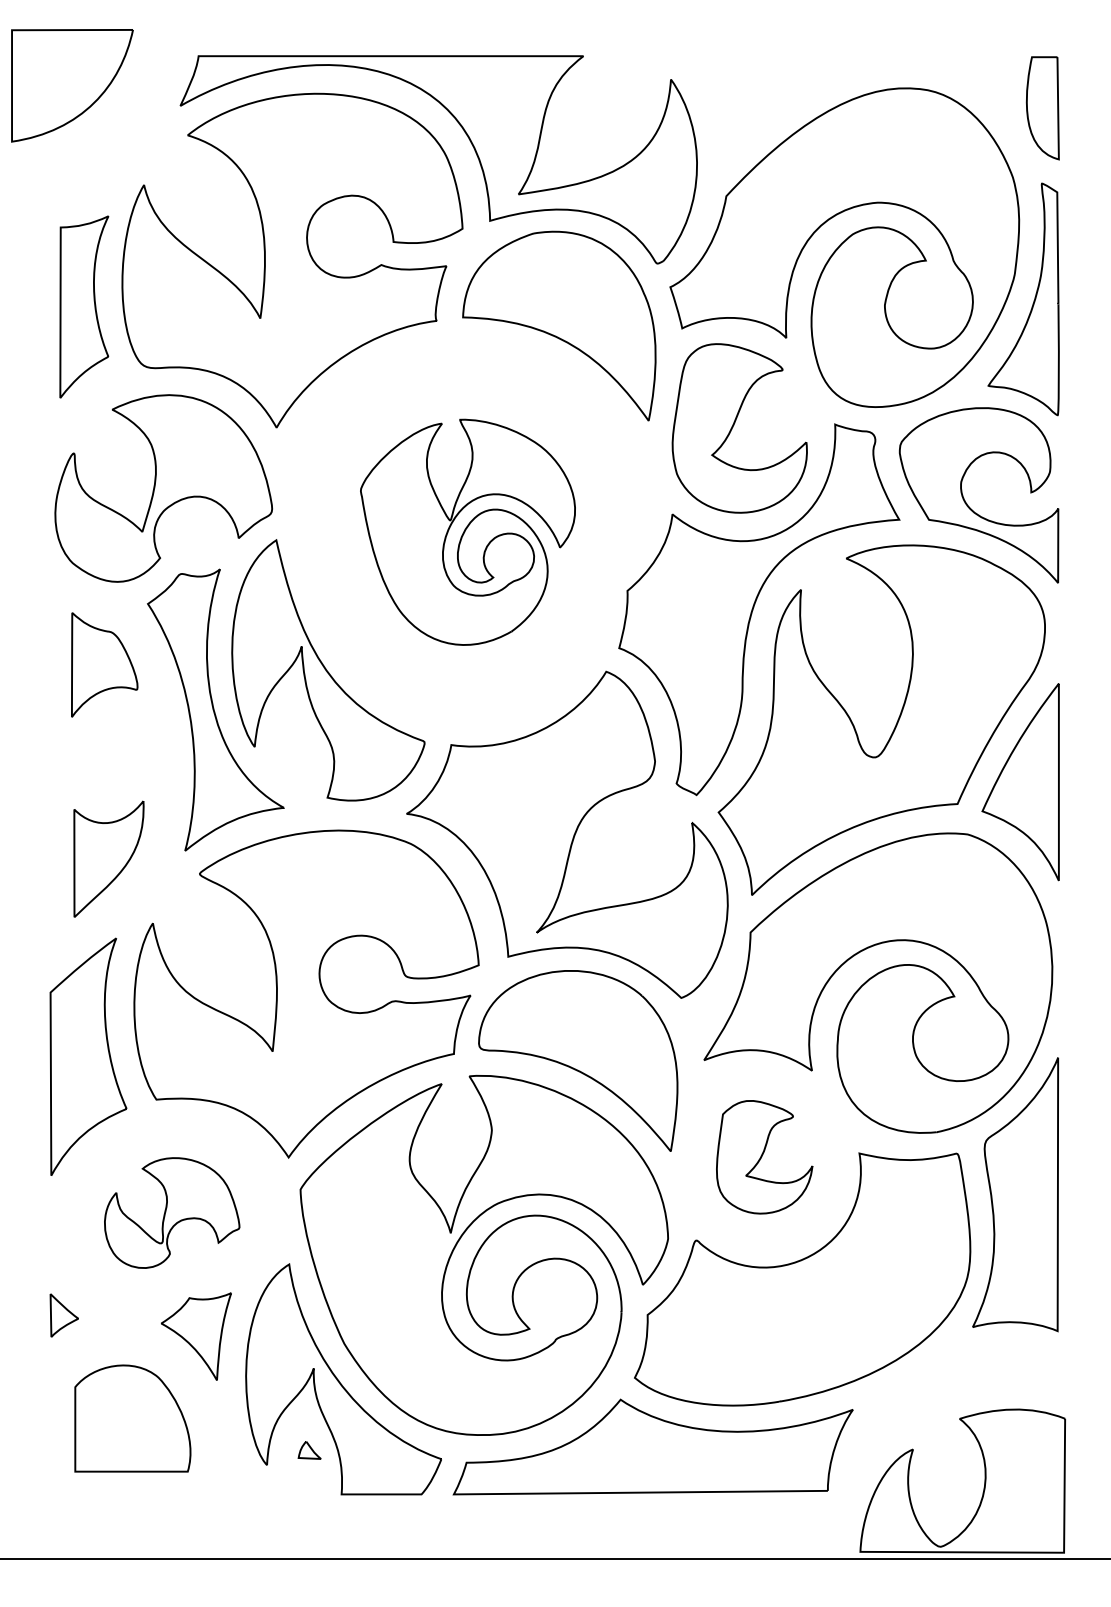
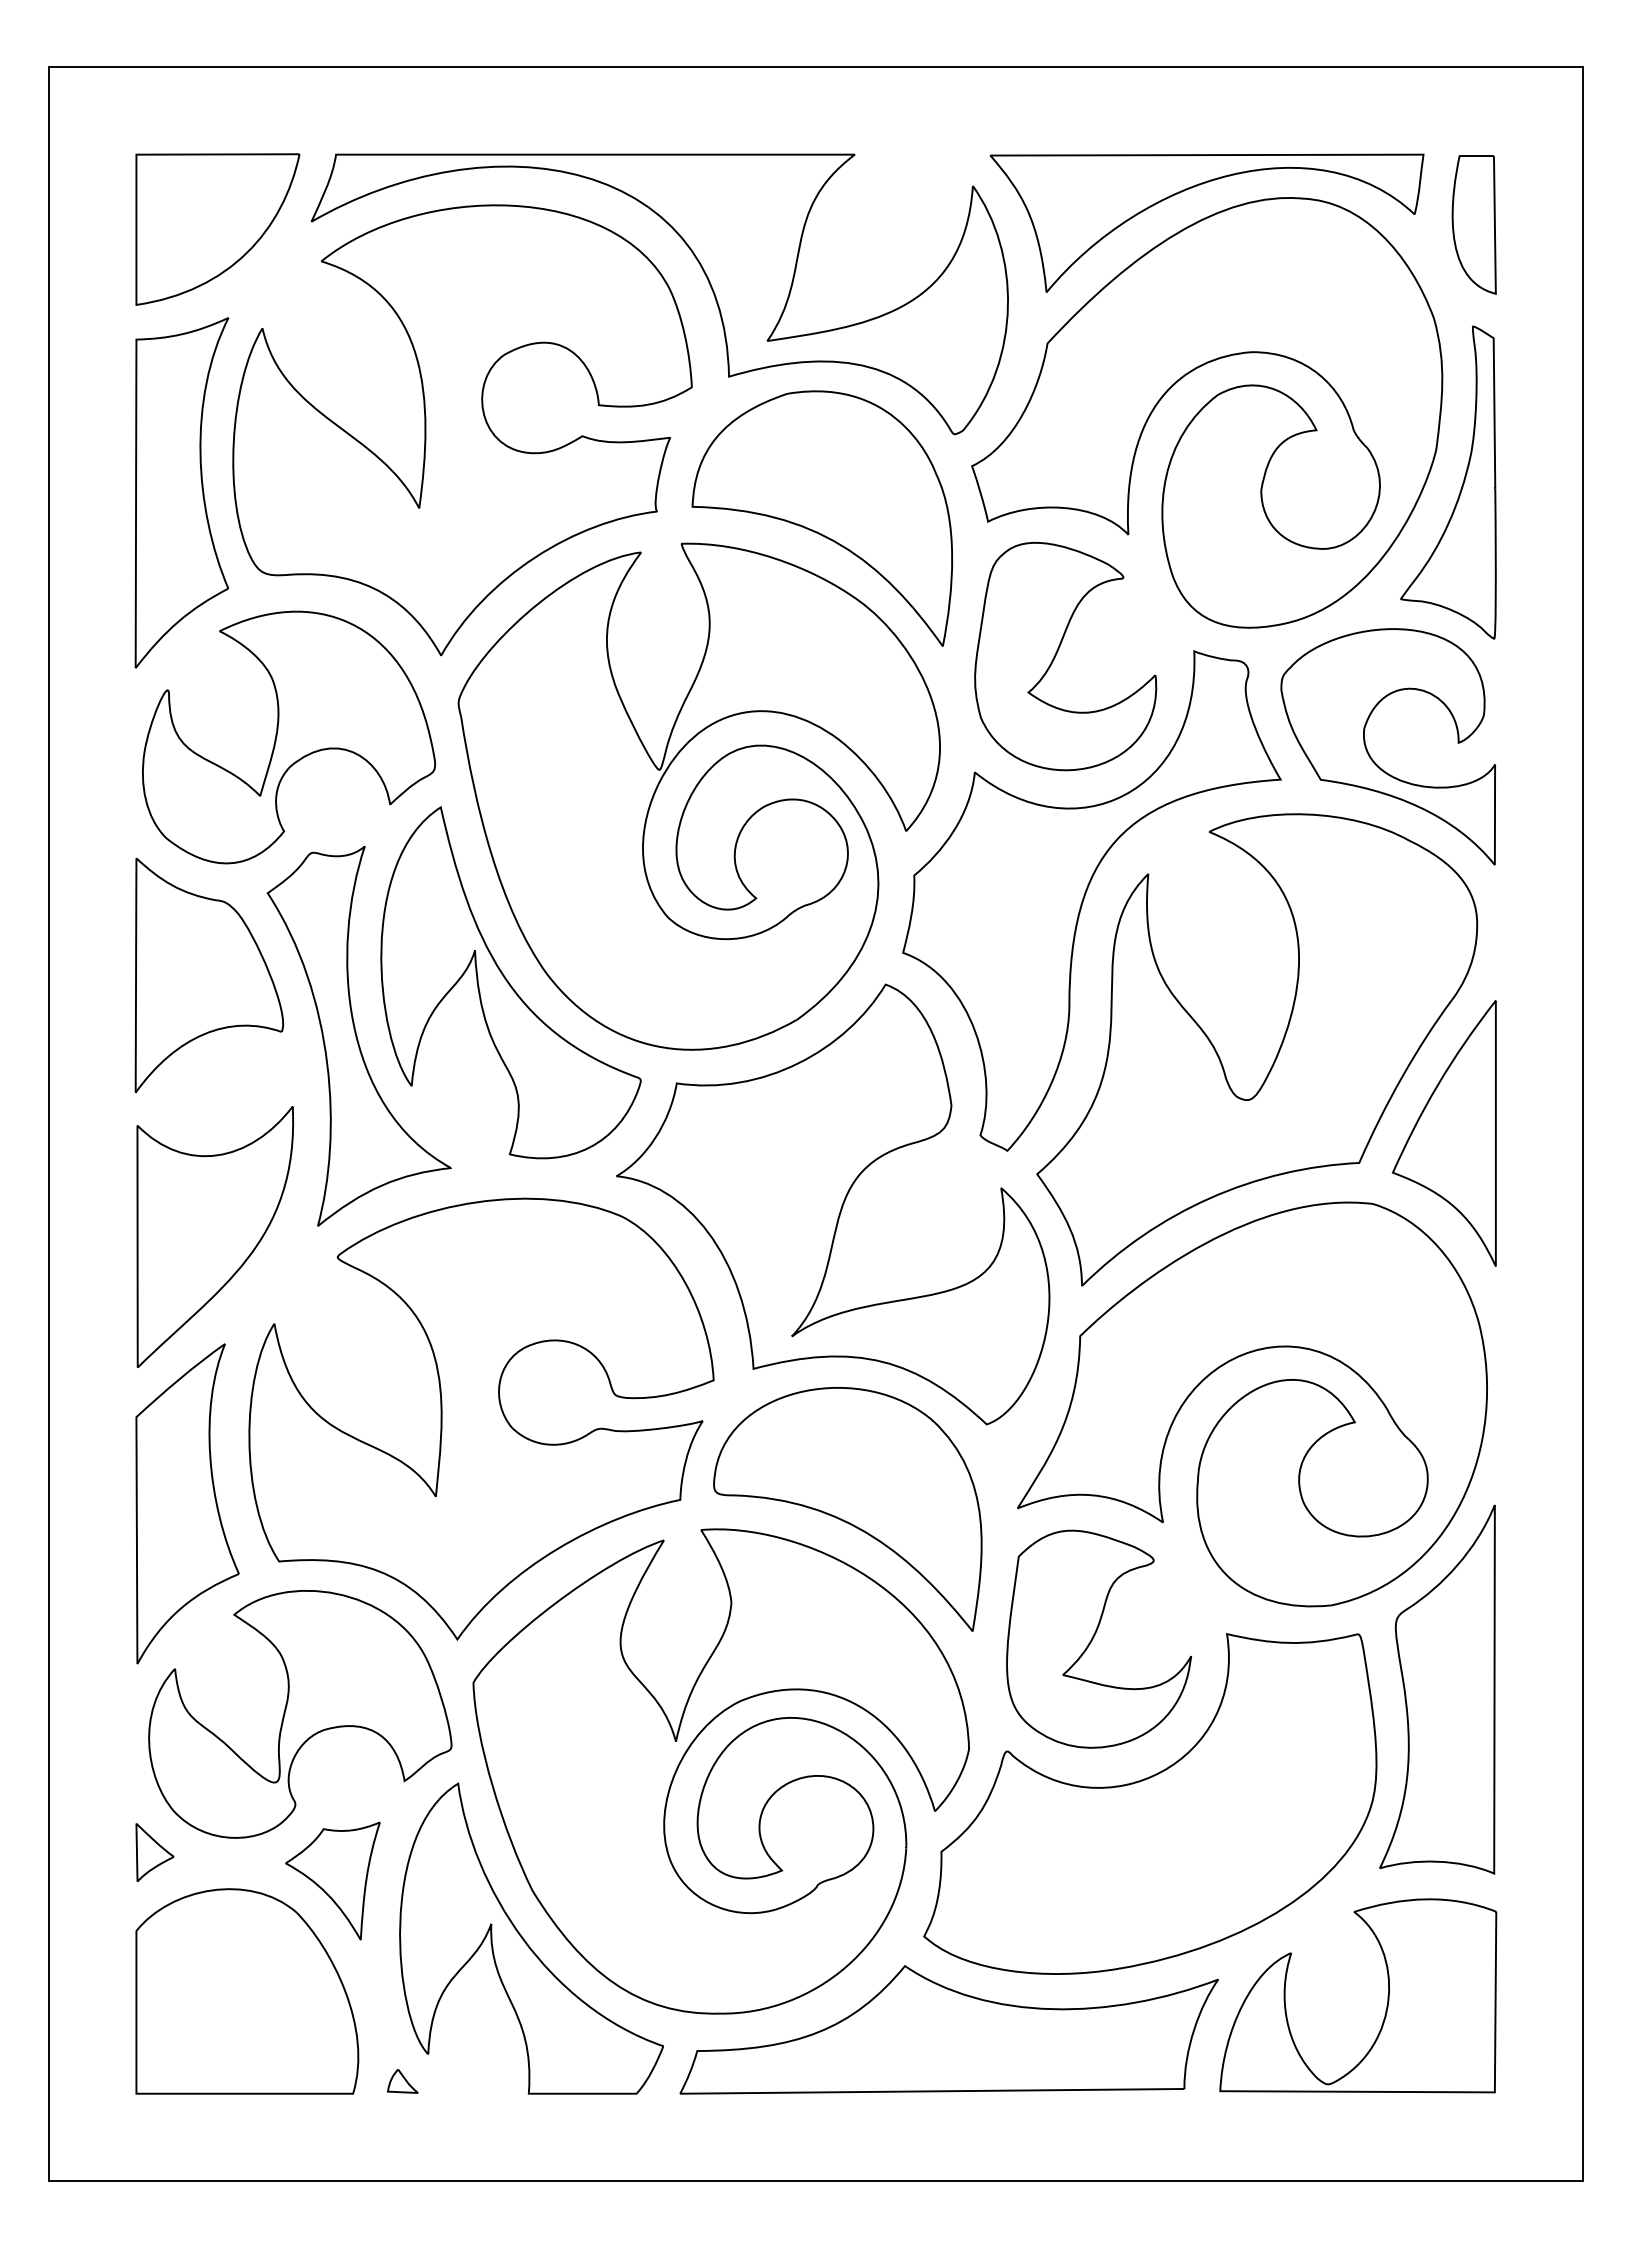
part: (833, 81) -> (1192, 188), added
part: (72, 85) -> (217, 229), moved
part: (84, 306) -> (181, 492), size x1.43
part: (467, 532) -> (698, 796), size x1.67
part: (104, 665) -> (209, 975), size x1.67
part: (108, 859) -> (214, 1237), size x1.67
part: (764, 1156) -> (1099, 1638), size x1.43
part: (172, 1213) -> (300, 1714), size x1.67
part: (132, 1418) -> (247, 1991), size x1.43
part: (309, 1450) -> (402, 2081), moved
part: (984, 1480) -> (1387, 1995), moved

